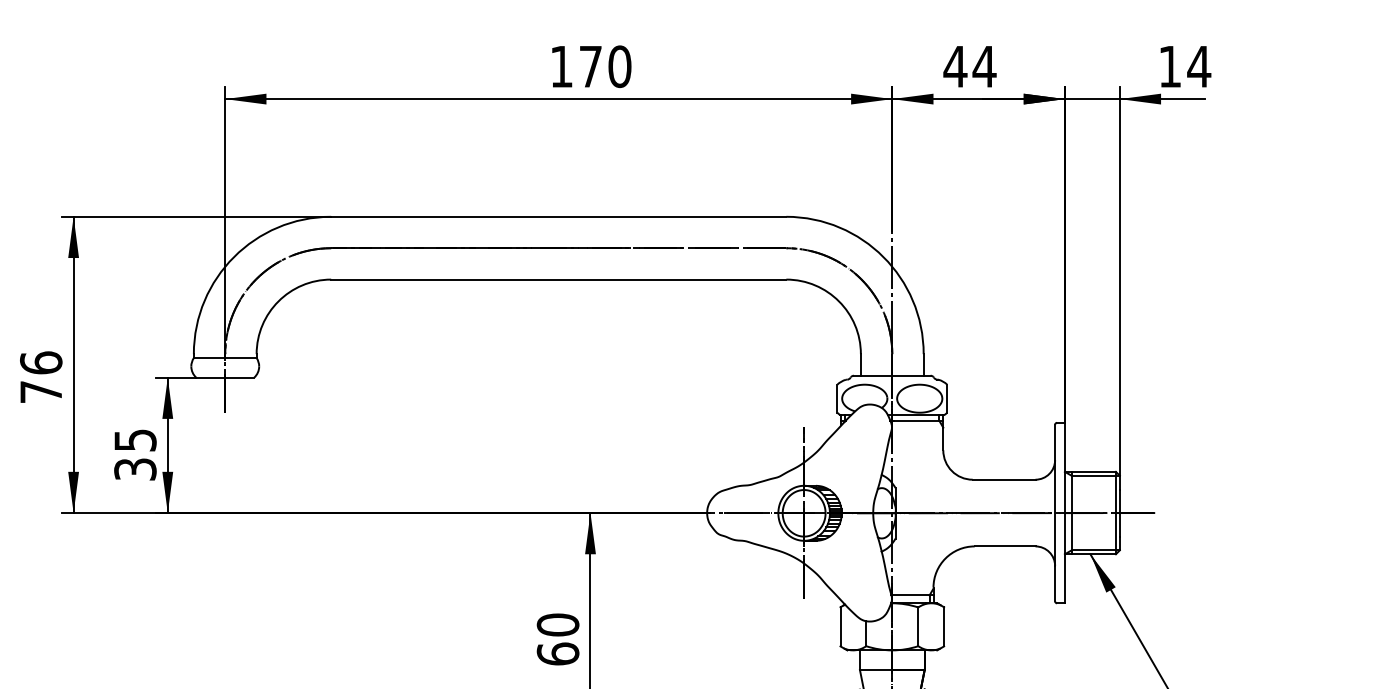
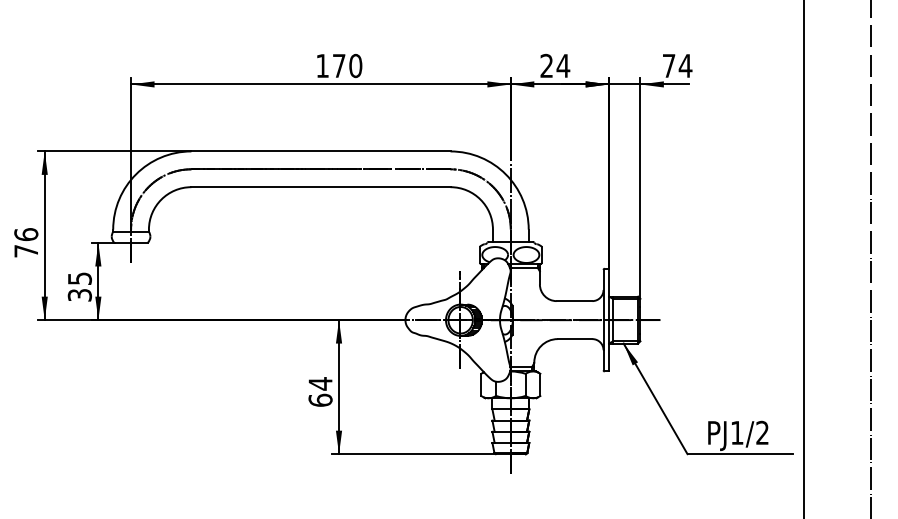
text: (954, 65) -> (546, 65), 44 -> 24
text: (1170, 65) -> (669, 65), 14 -> 74
text: (557, 624) -> (320, 383), 60 -> 64

